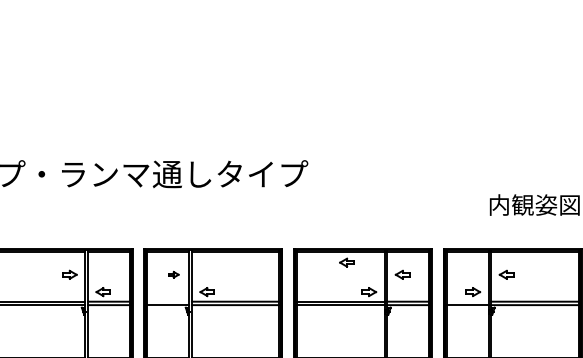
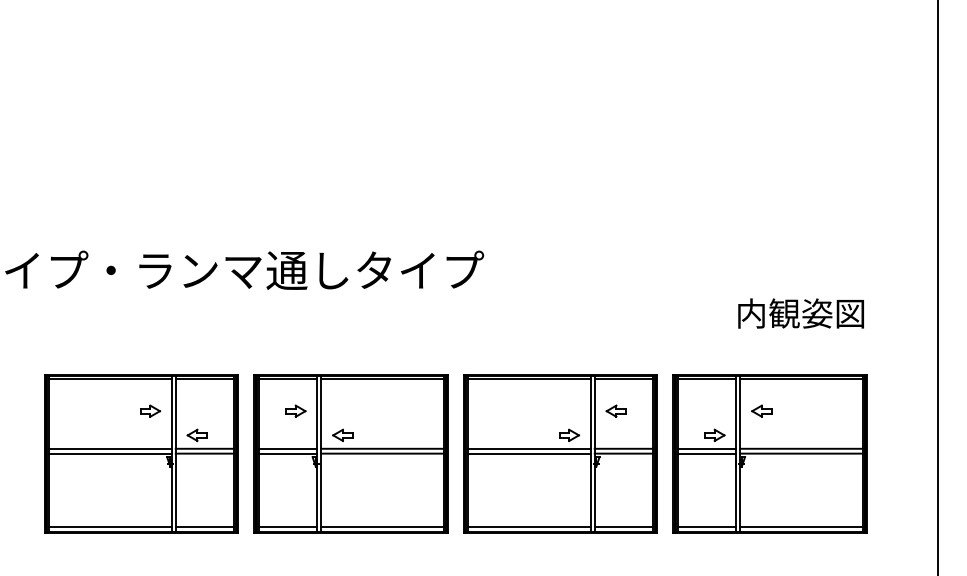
part: (346, 262) -> (537, 393), removed
part: (173, 274) -> (295, 410), size x1.43
line: (167, 301) -> (287, 448), added
line: (467, 301) -> (706, 448), added

